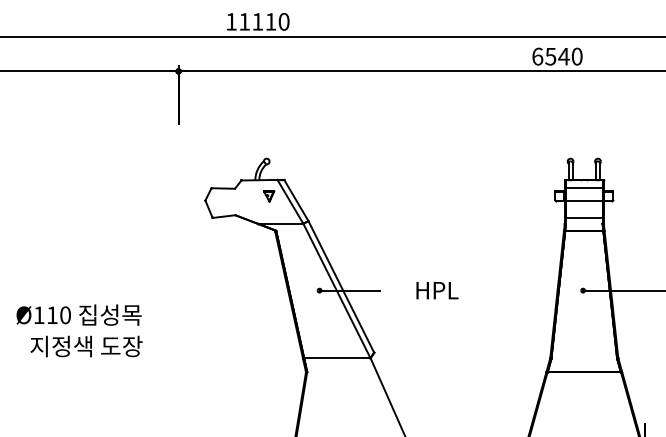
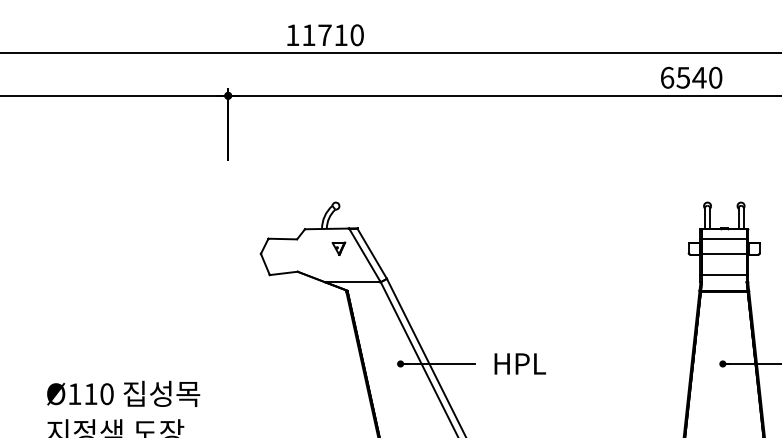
text: (257, 21) -> (324, 34), 11110 -> 11710
text: (437, 290) -> (520, 363), moved
text: (78, 314) -> (122, 393), moved

